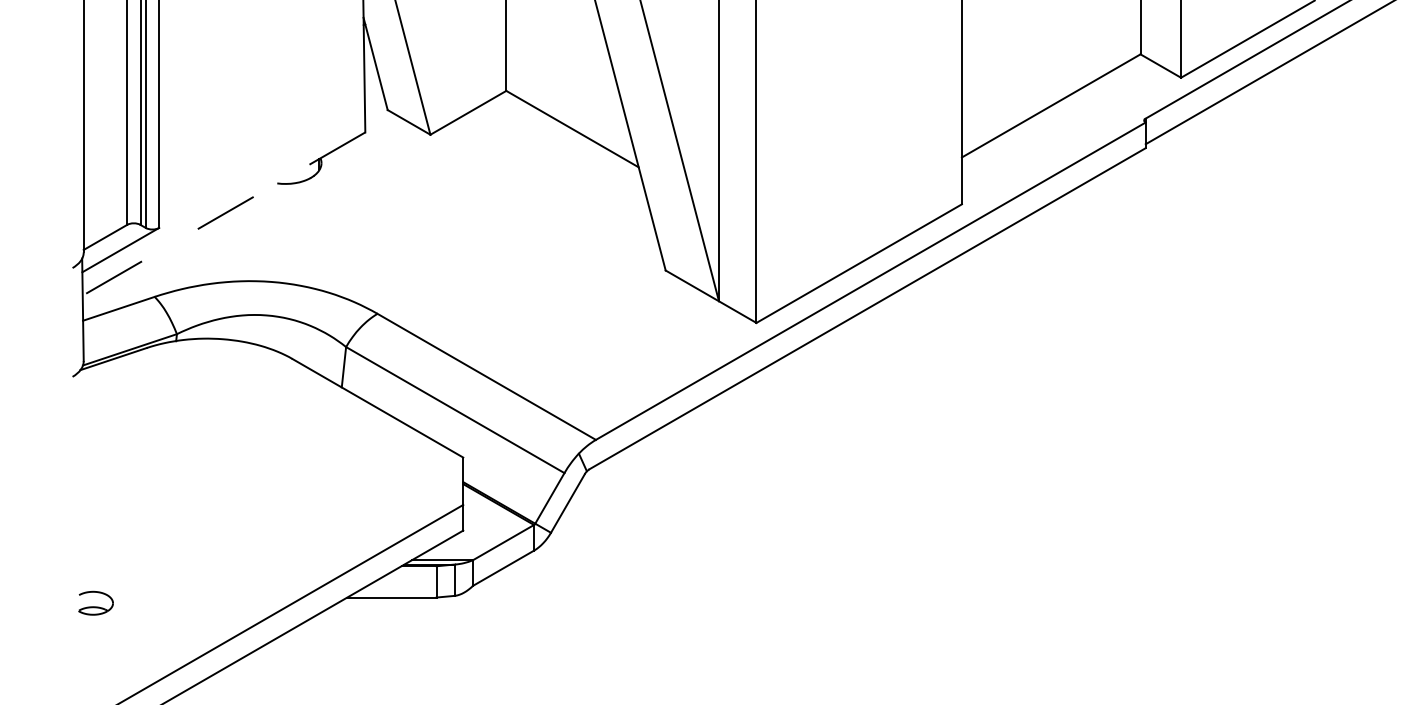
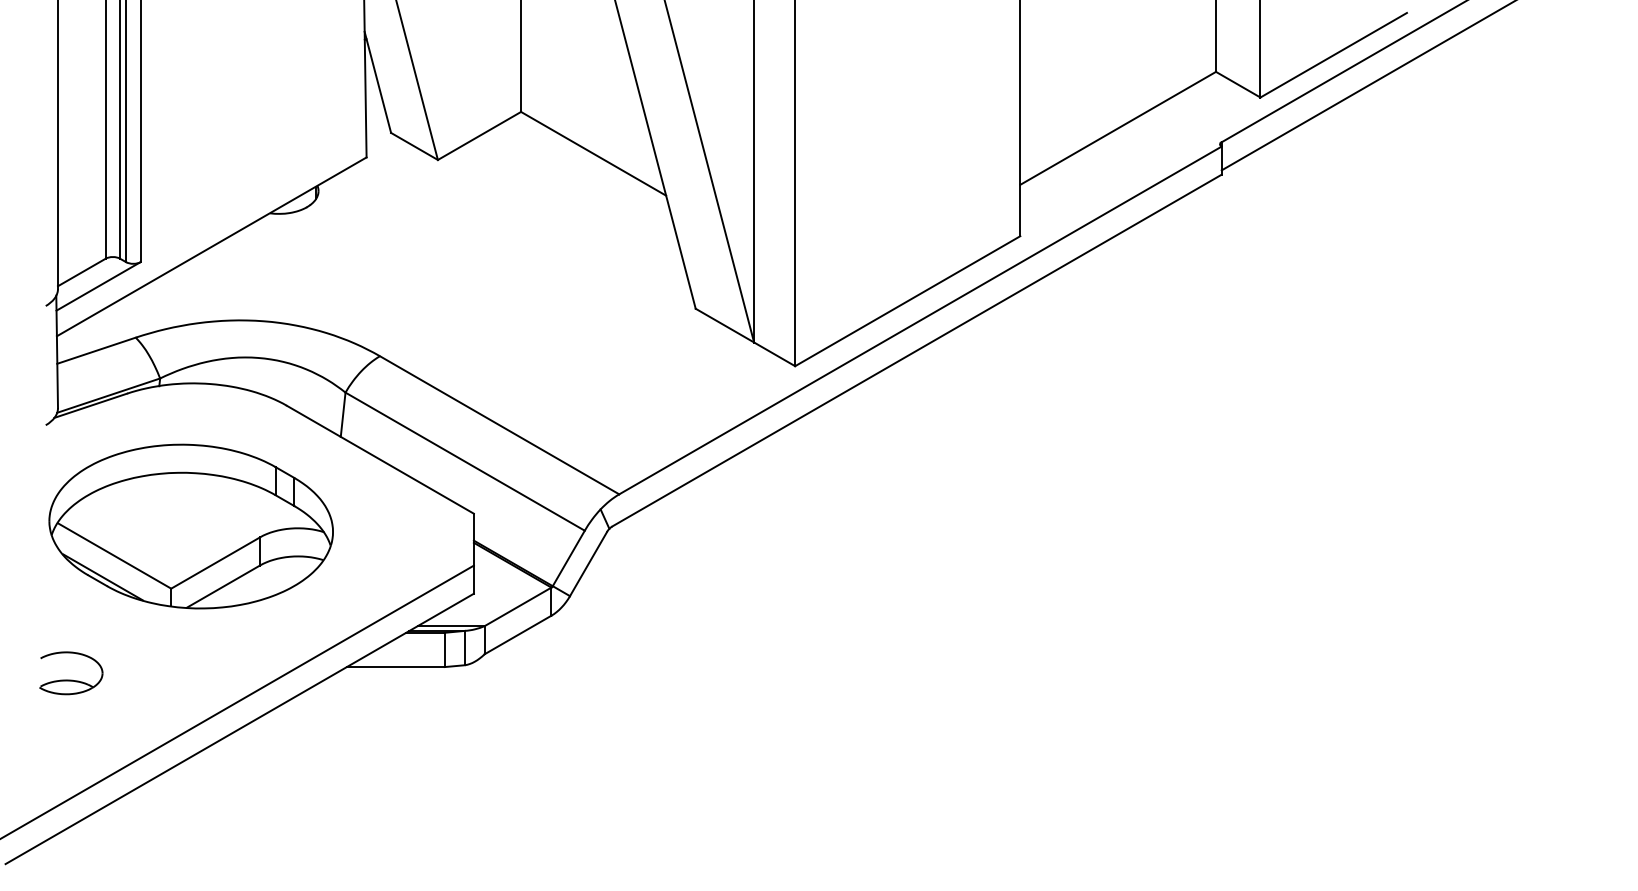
line: (223, 213) -> (211, 246), dashed -> solid
part: (204, 469) -> (190, 526), added
part: (96, 603) -> (71, 673), size x1.67

